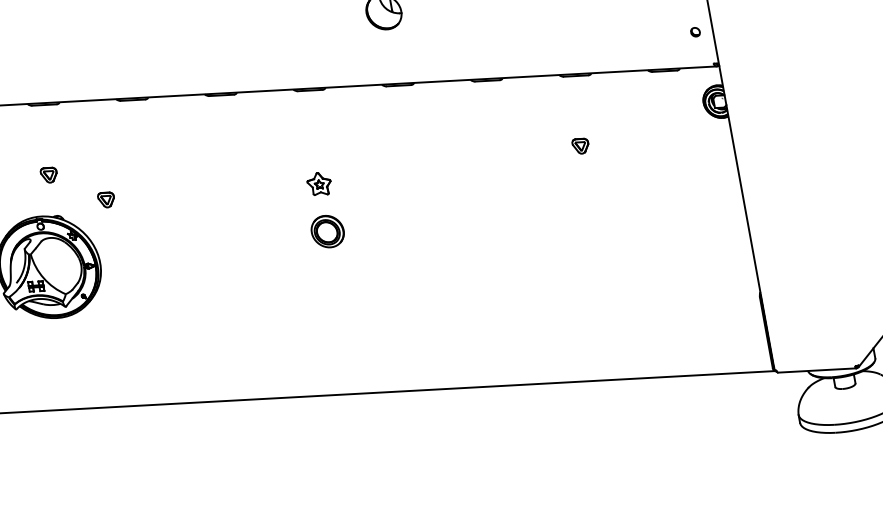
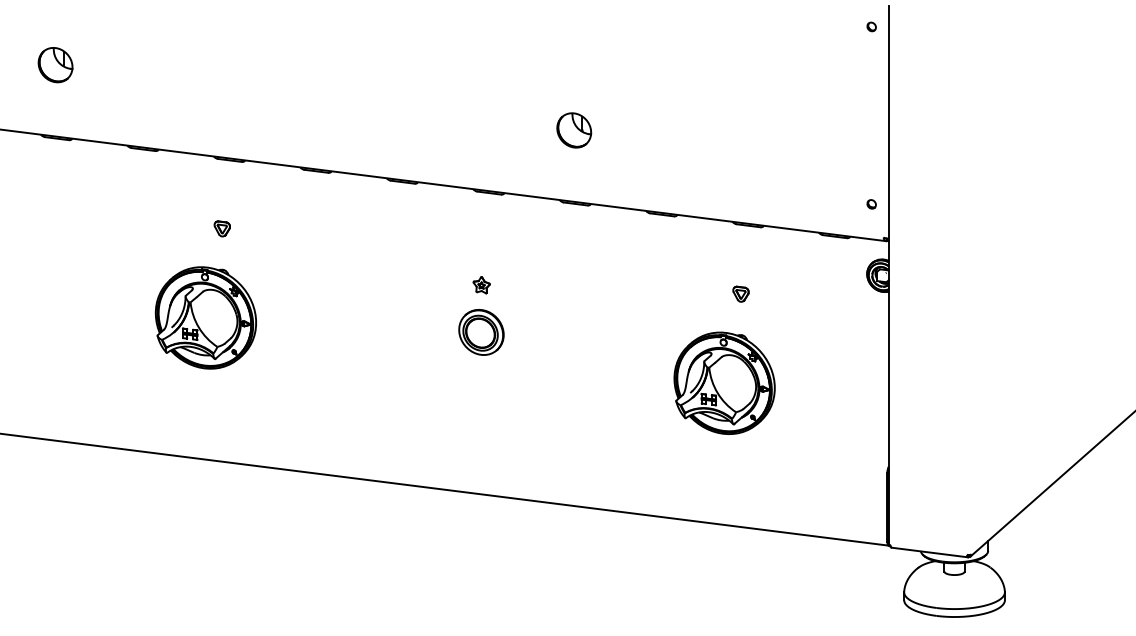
part: (319, 184) -> (481, 285), size x0.71
part: (105, 199) -> (272, 262), removed
part: (327, 231) -> (481, 332), size x1.43
part: (580, 237) -> (724, 382), added

